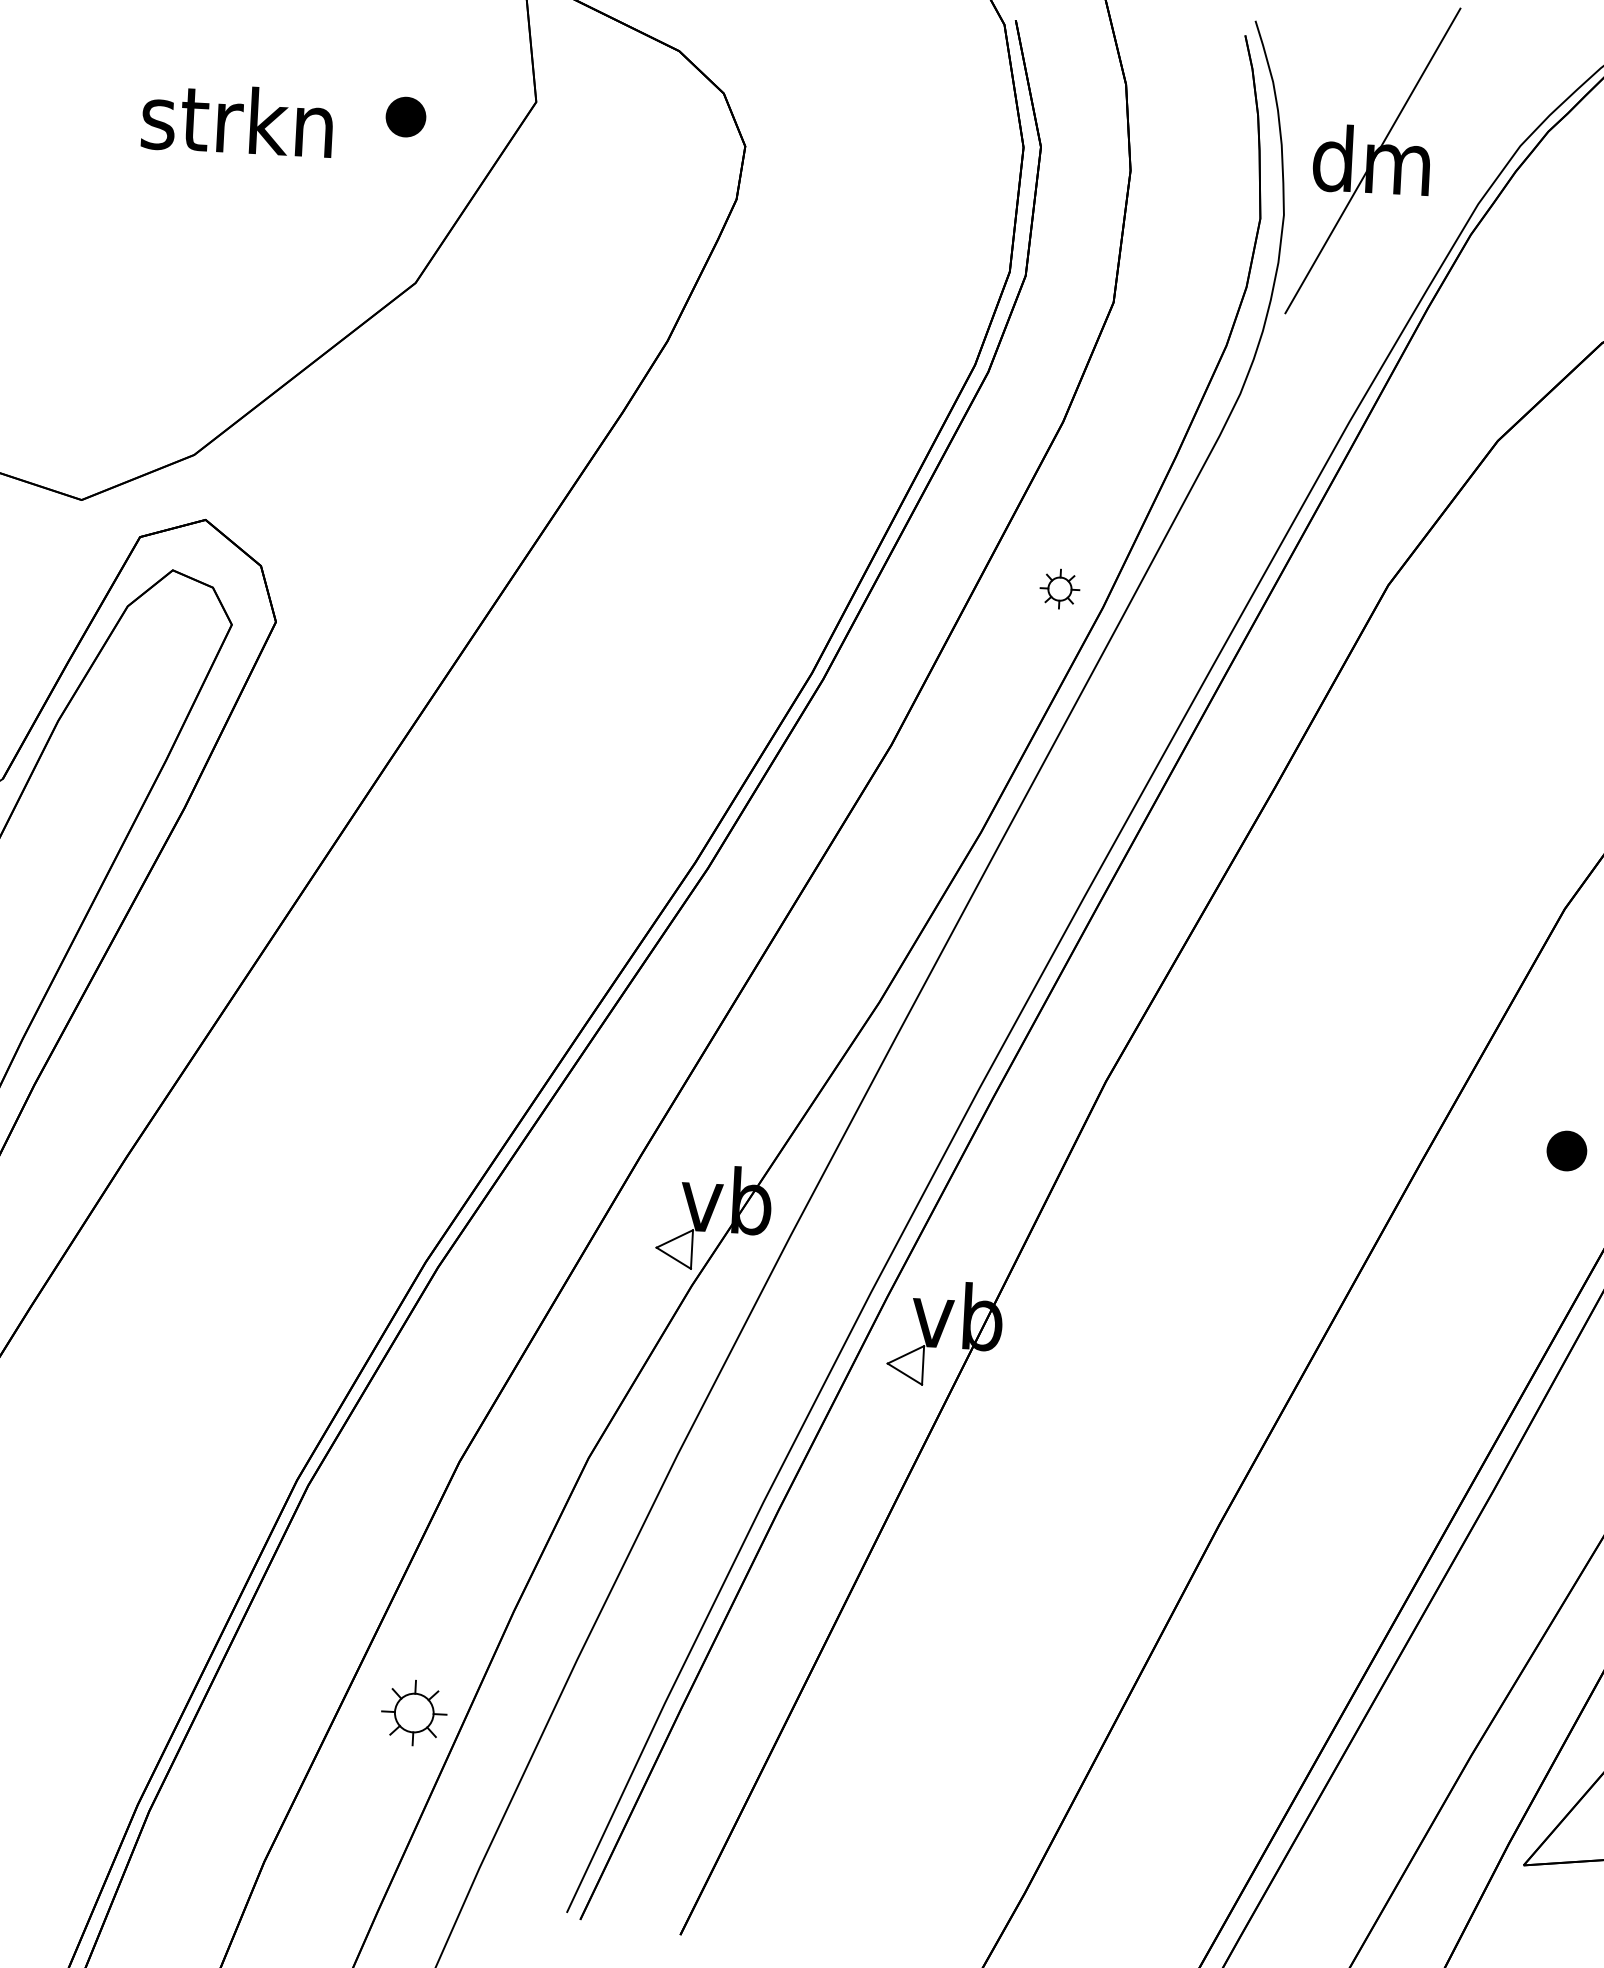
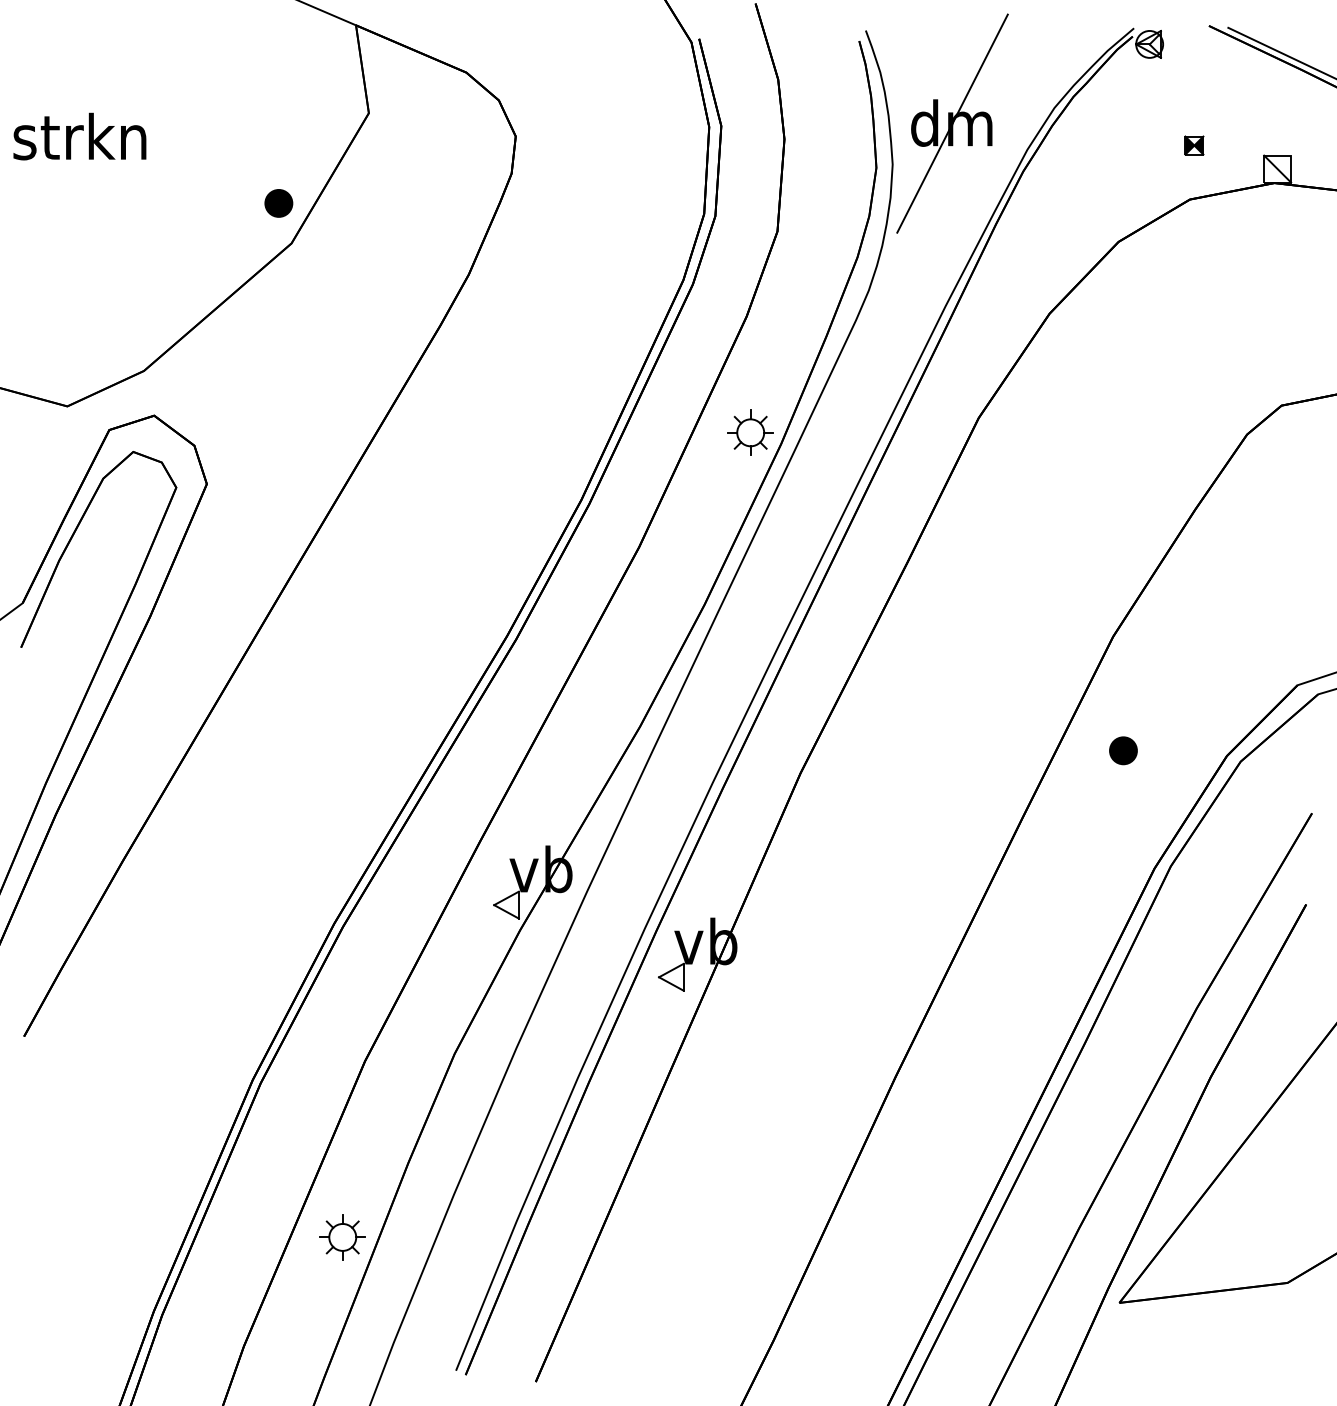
part: (405, 117) -> (278, 203), moved
text: (237, 119) -> (79, 136), moved
part: (1059, 588) -> (750, 432), size x1.67
part: (1566, 1150) -> (1123, 750), moved

